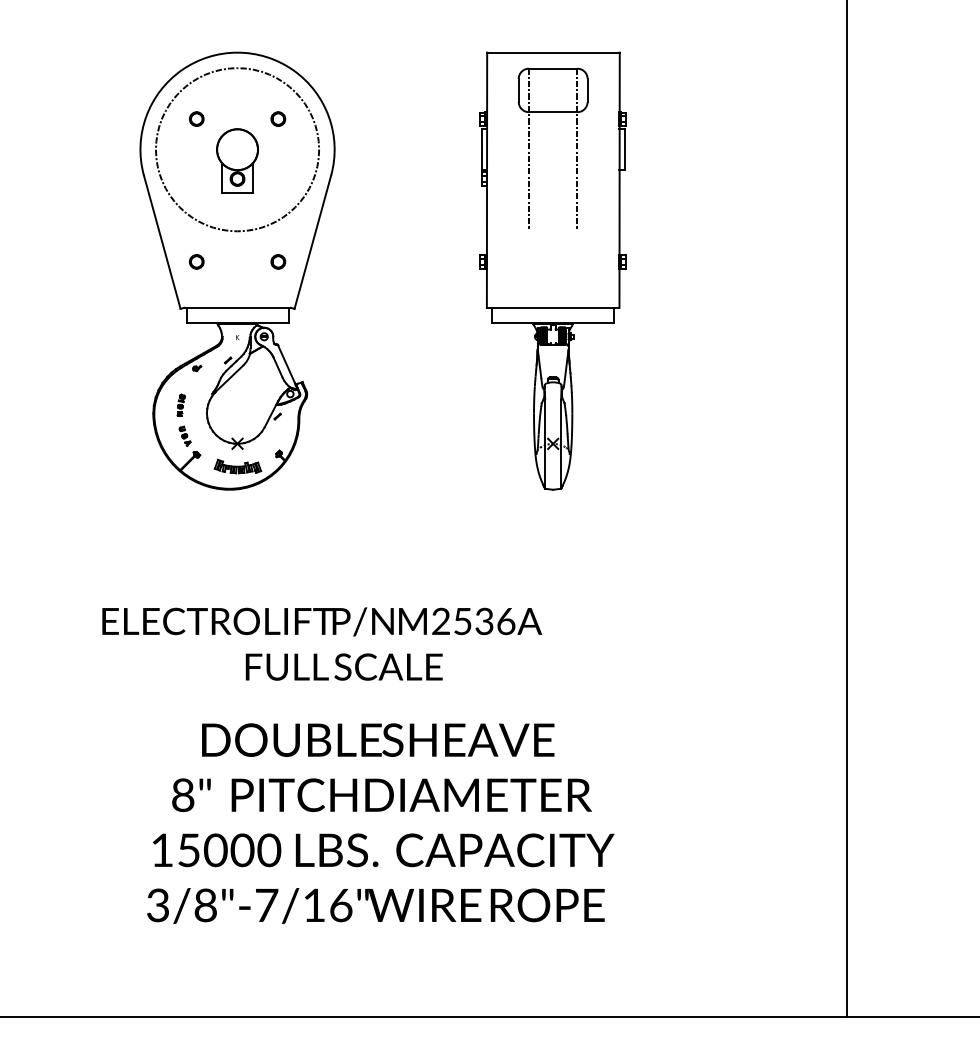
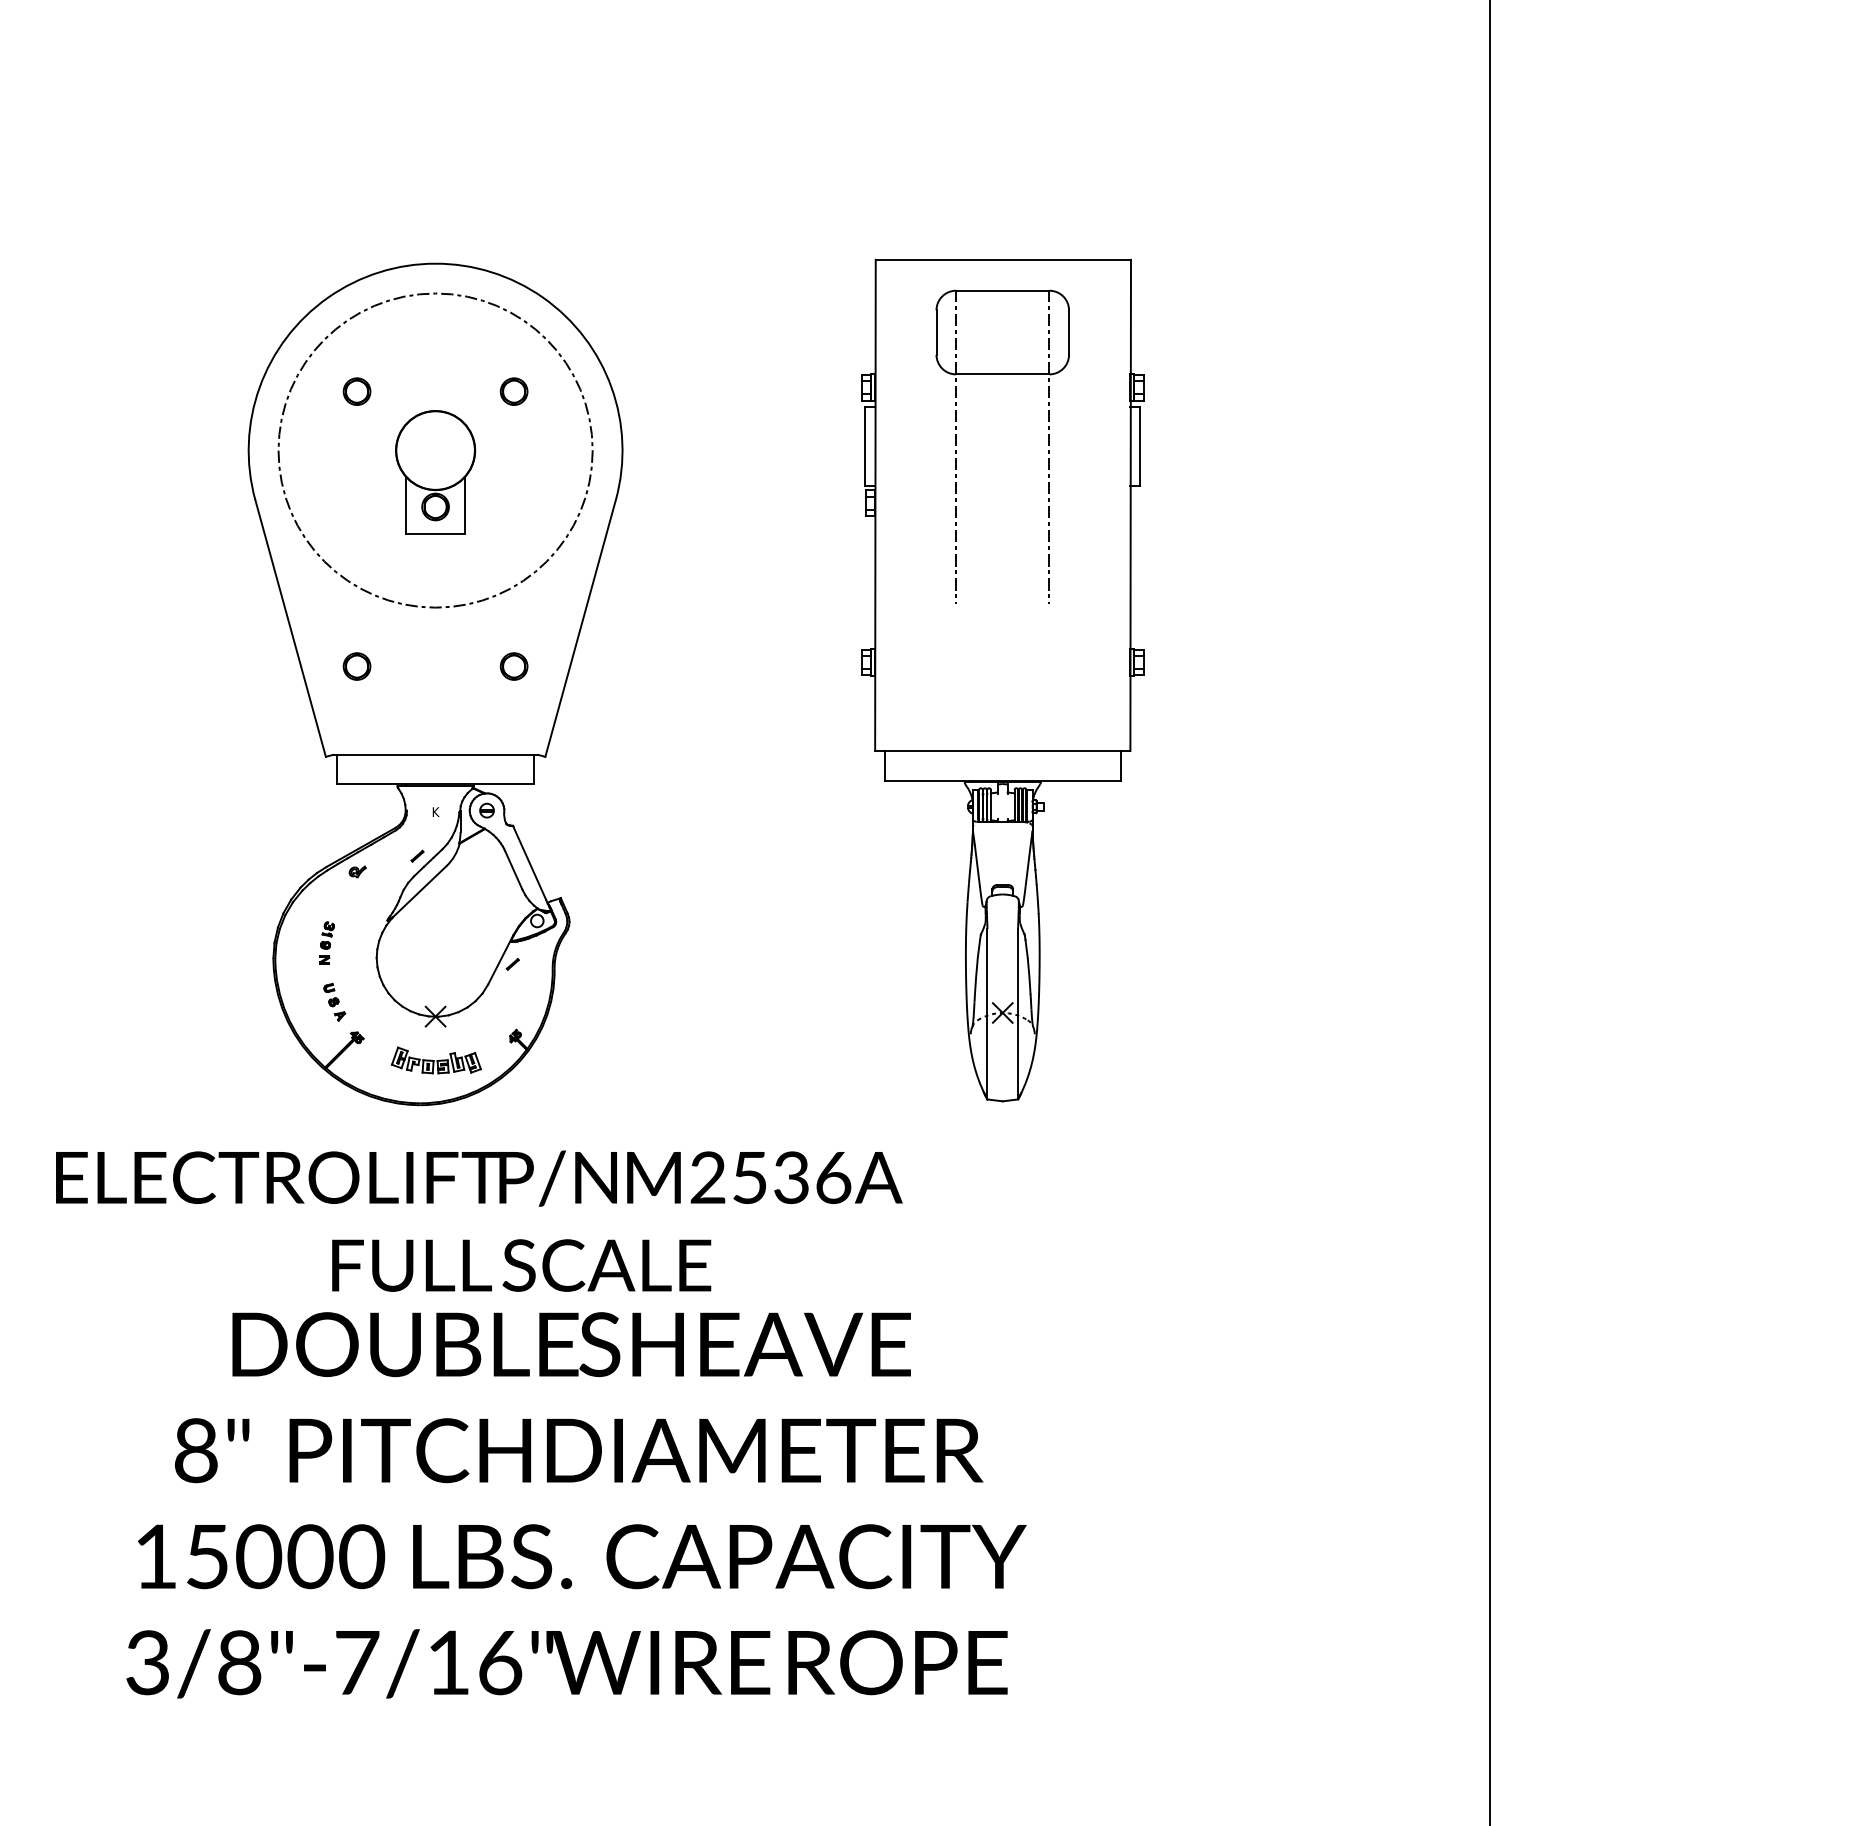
part: (237, 270) -> (435, 683), moved
part: (552, 270) -> (1001, 679), moved
text: (380, 823) -> (576, 1505), moved

